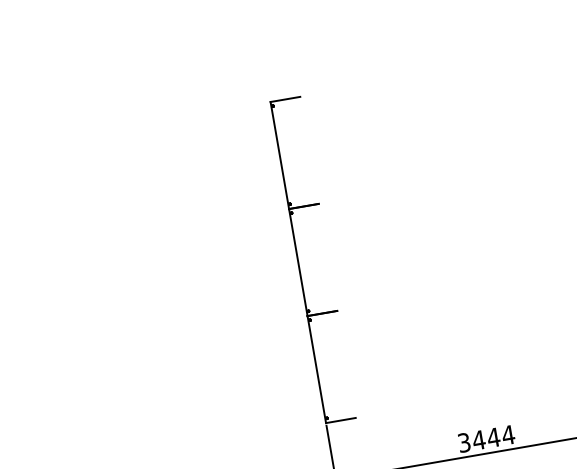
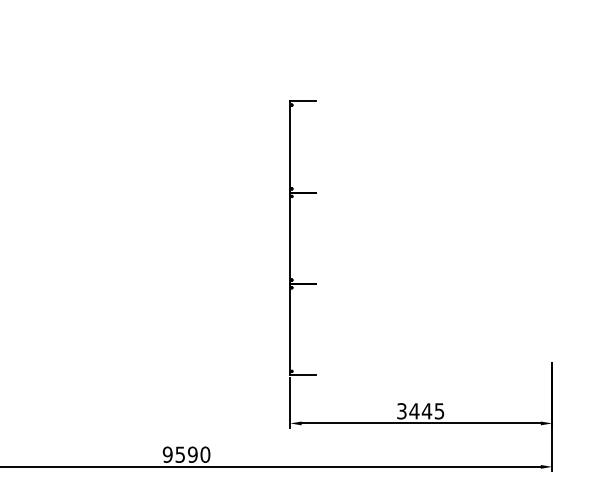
text: (508, 435) -> (439, 411), 3444 -> 3445

